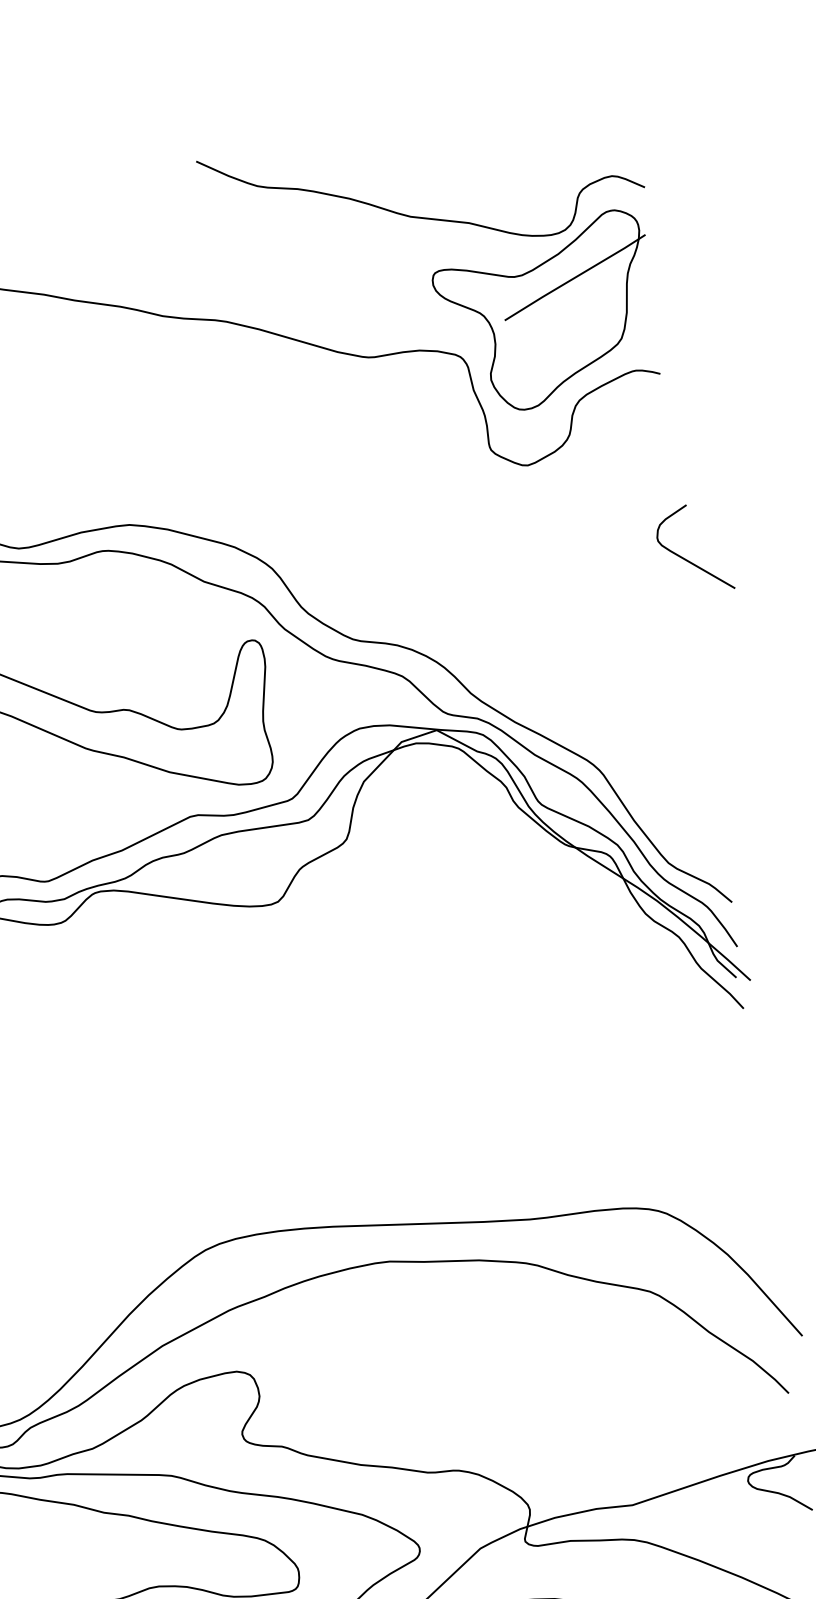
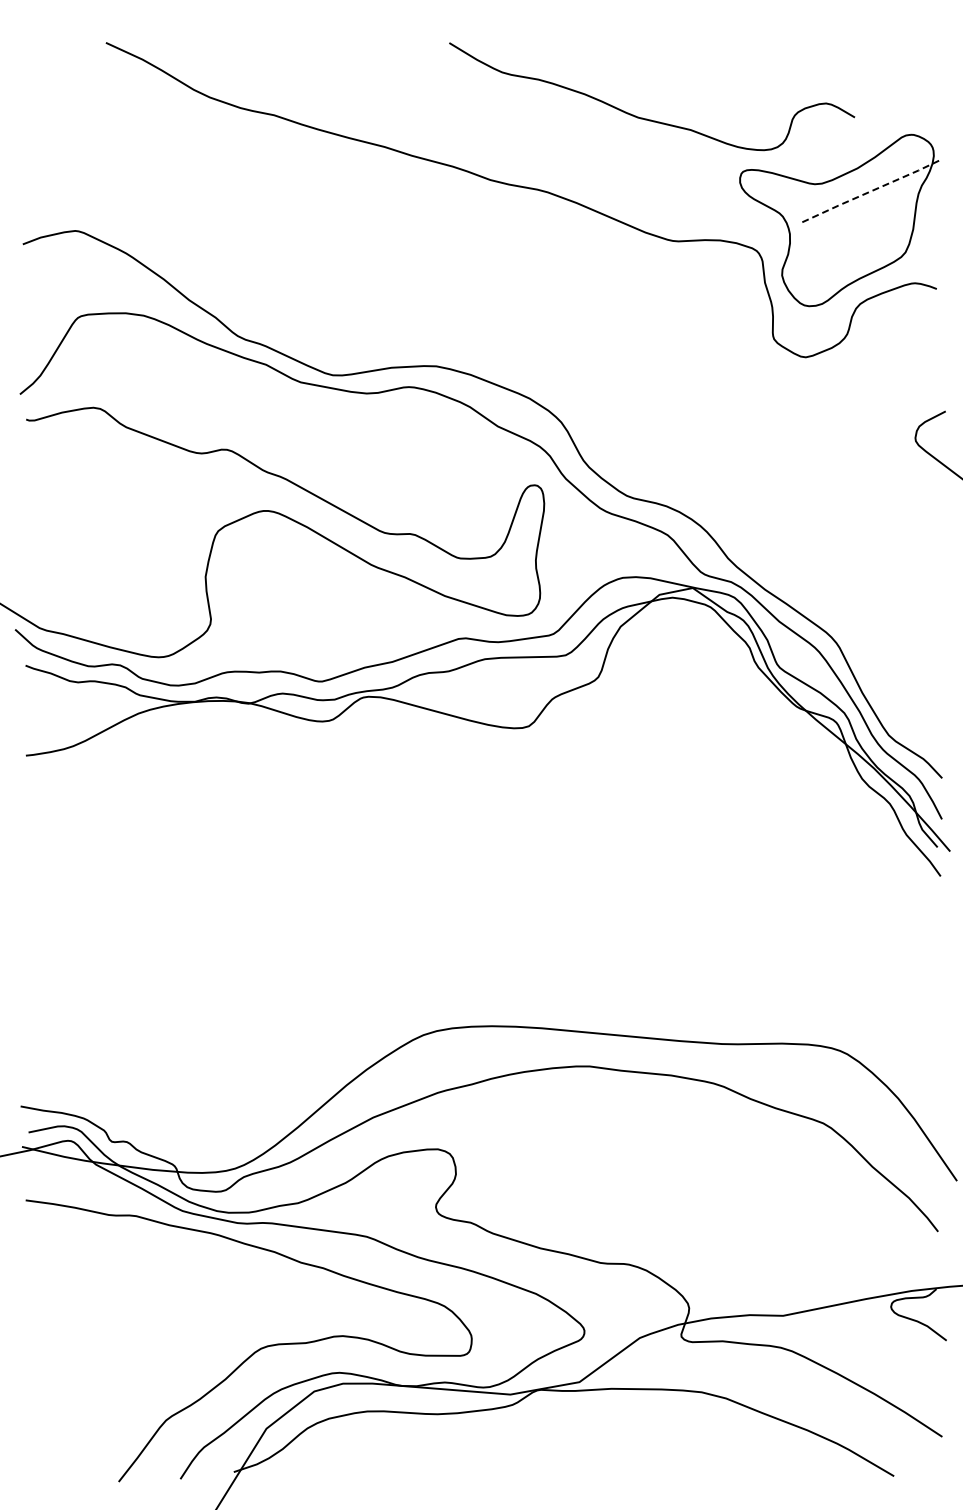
curve: (420, 216) -> (647, 118), moved
line: (575, 277) -> (870, 191), solid -> dashed

